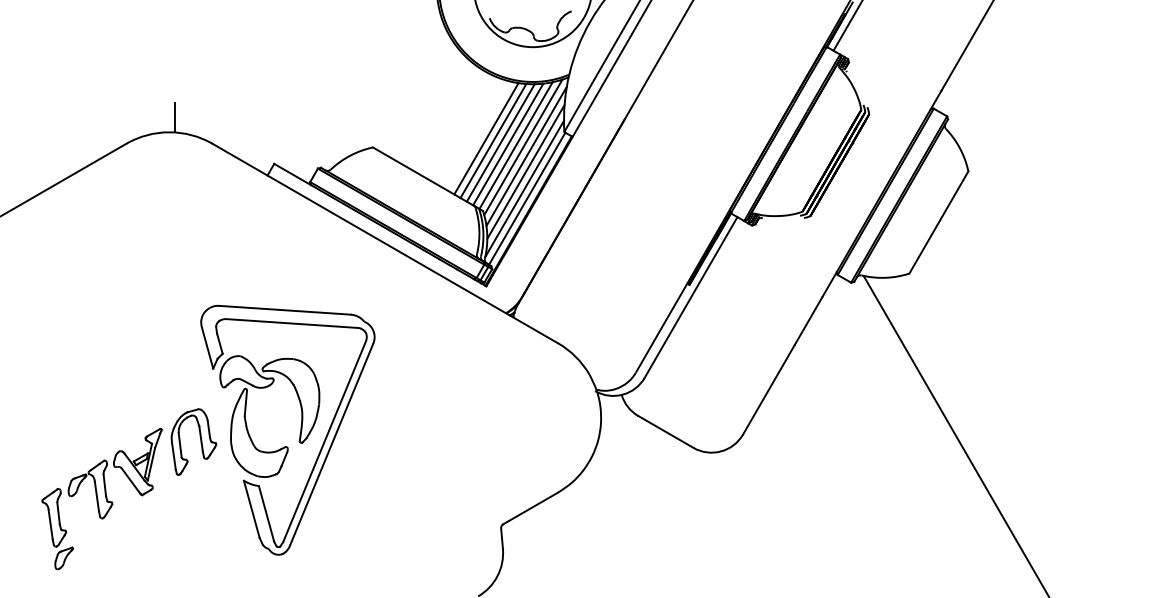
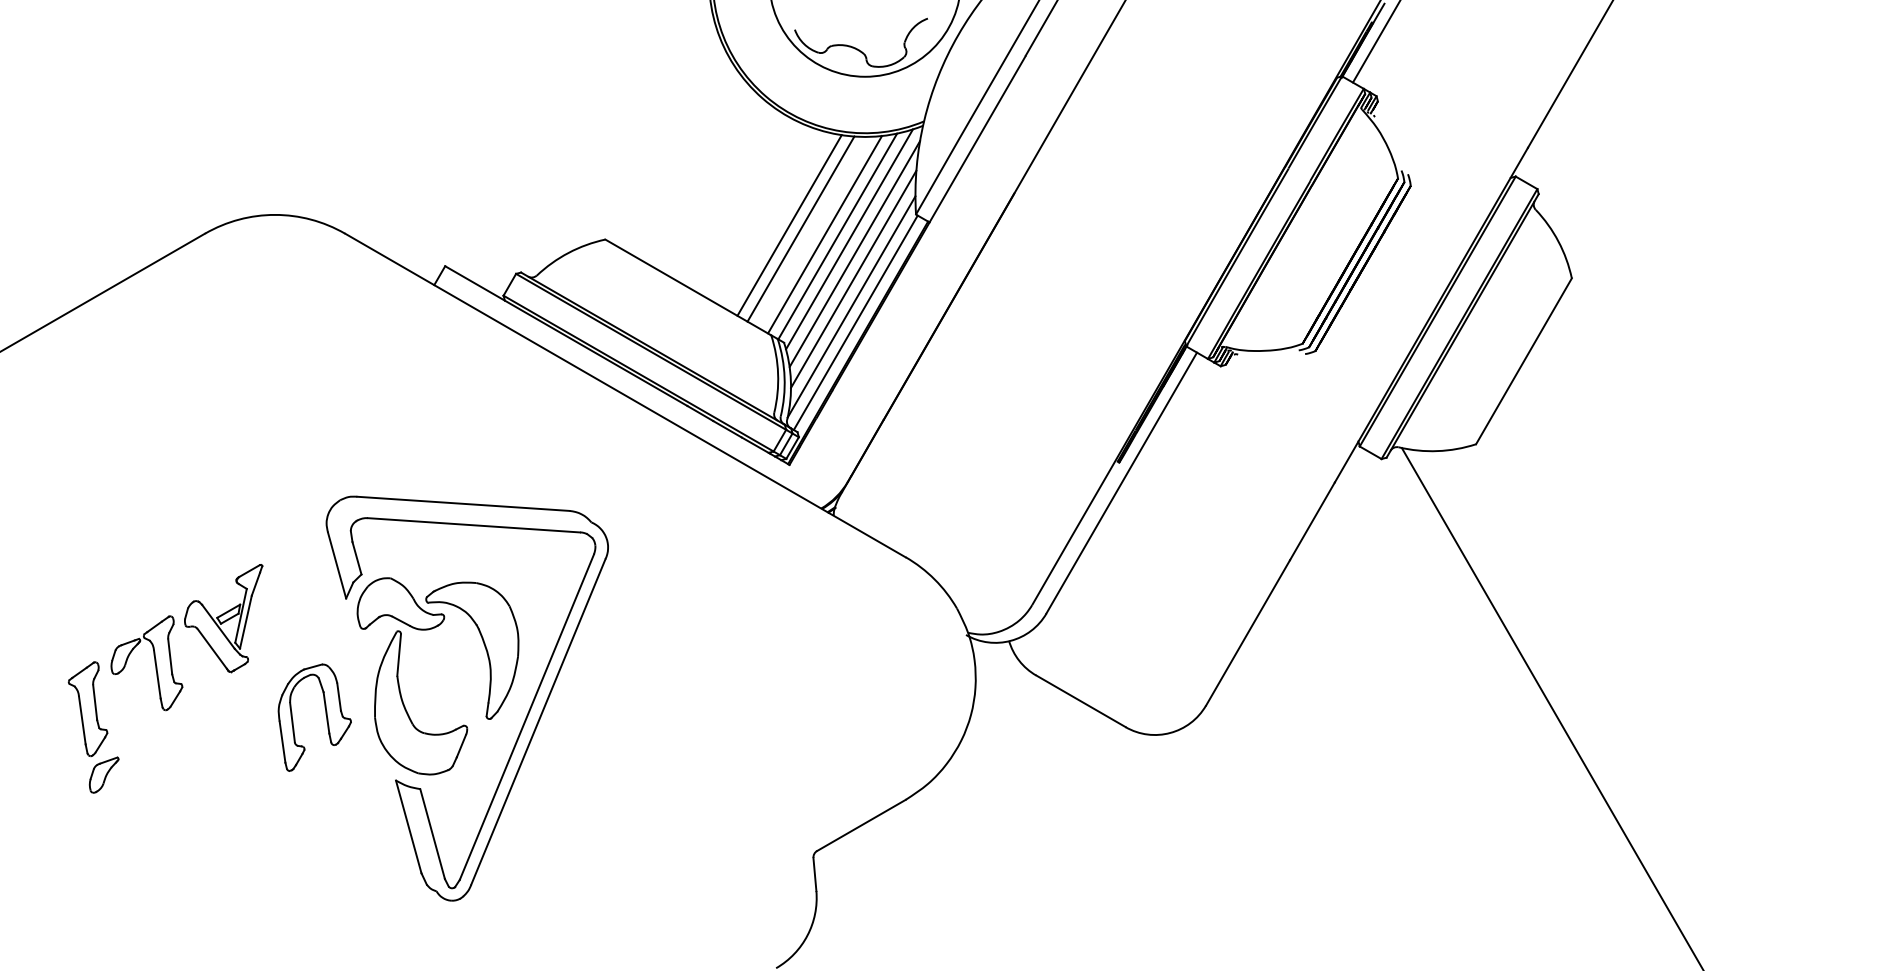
line: (174, 117) -> (283, 190), removed
line: (500, 142) -> (812, 231), removed
part: (102, 499) -> (166, 679), moved

